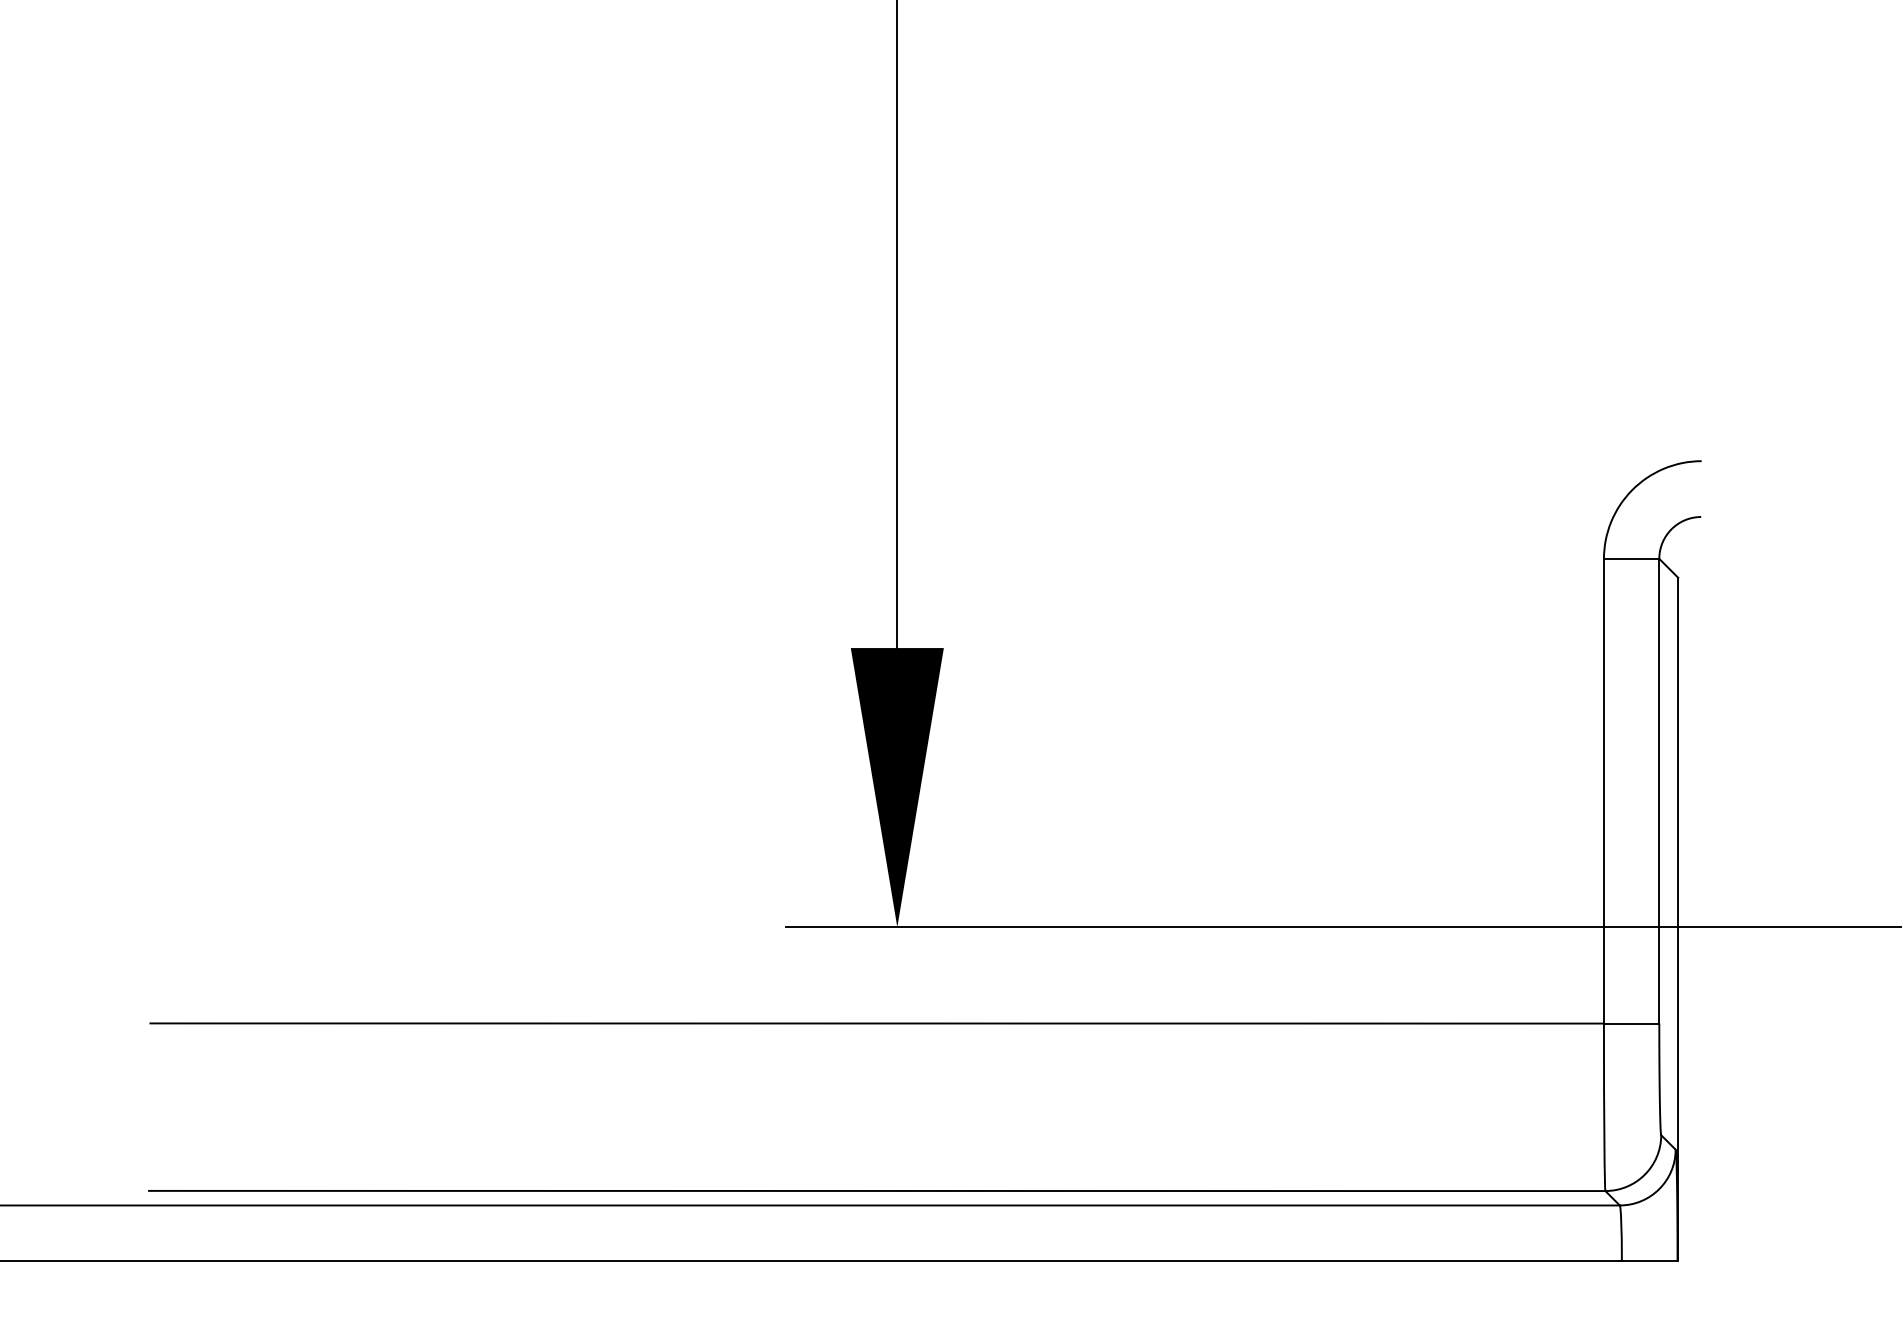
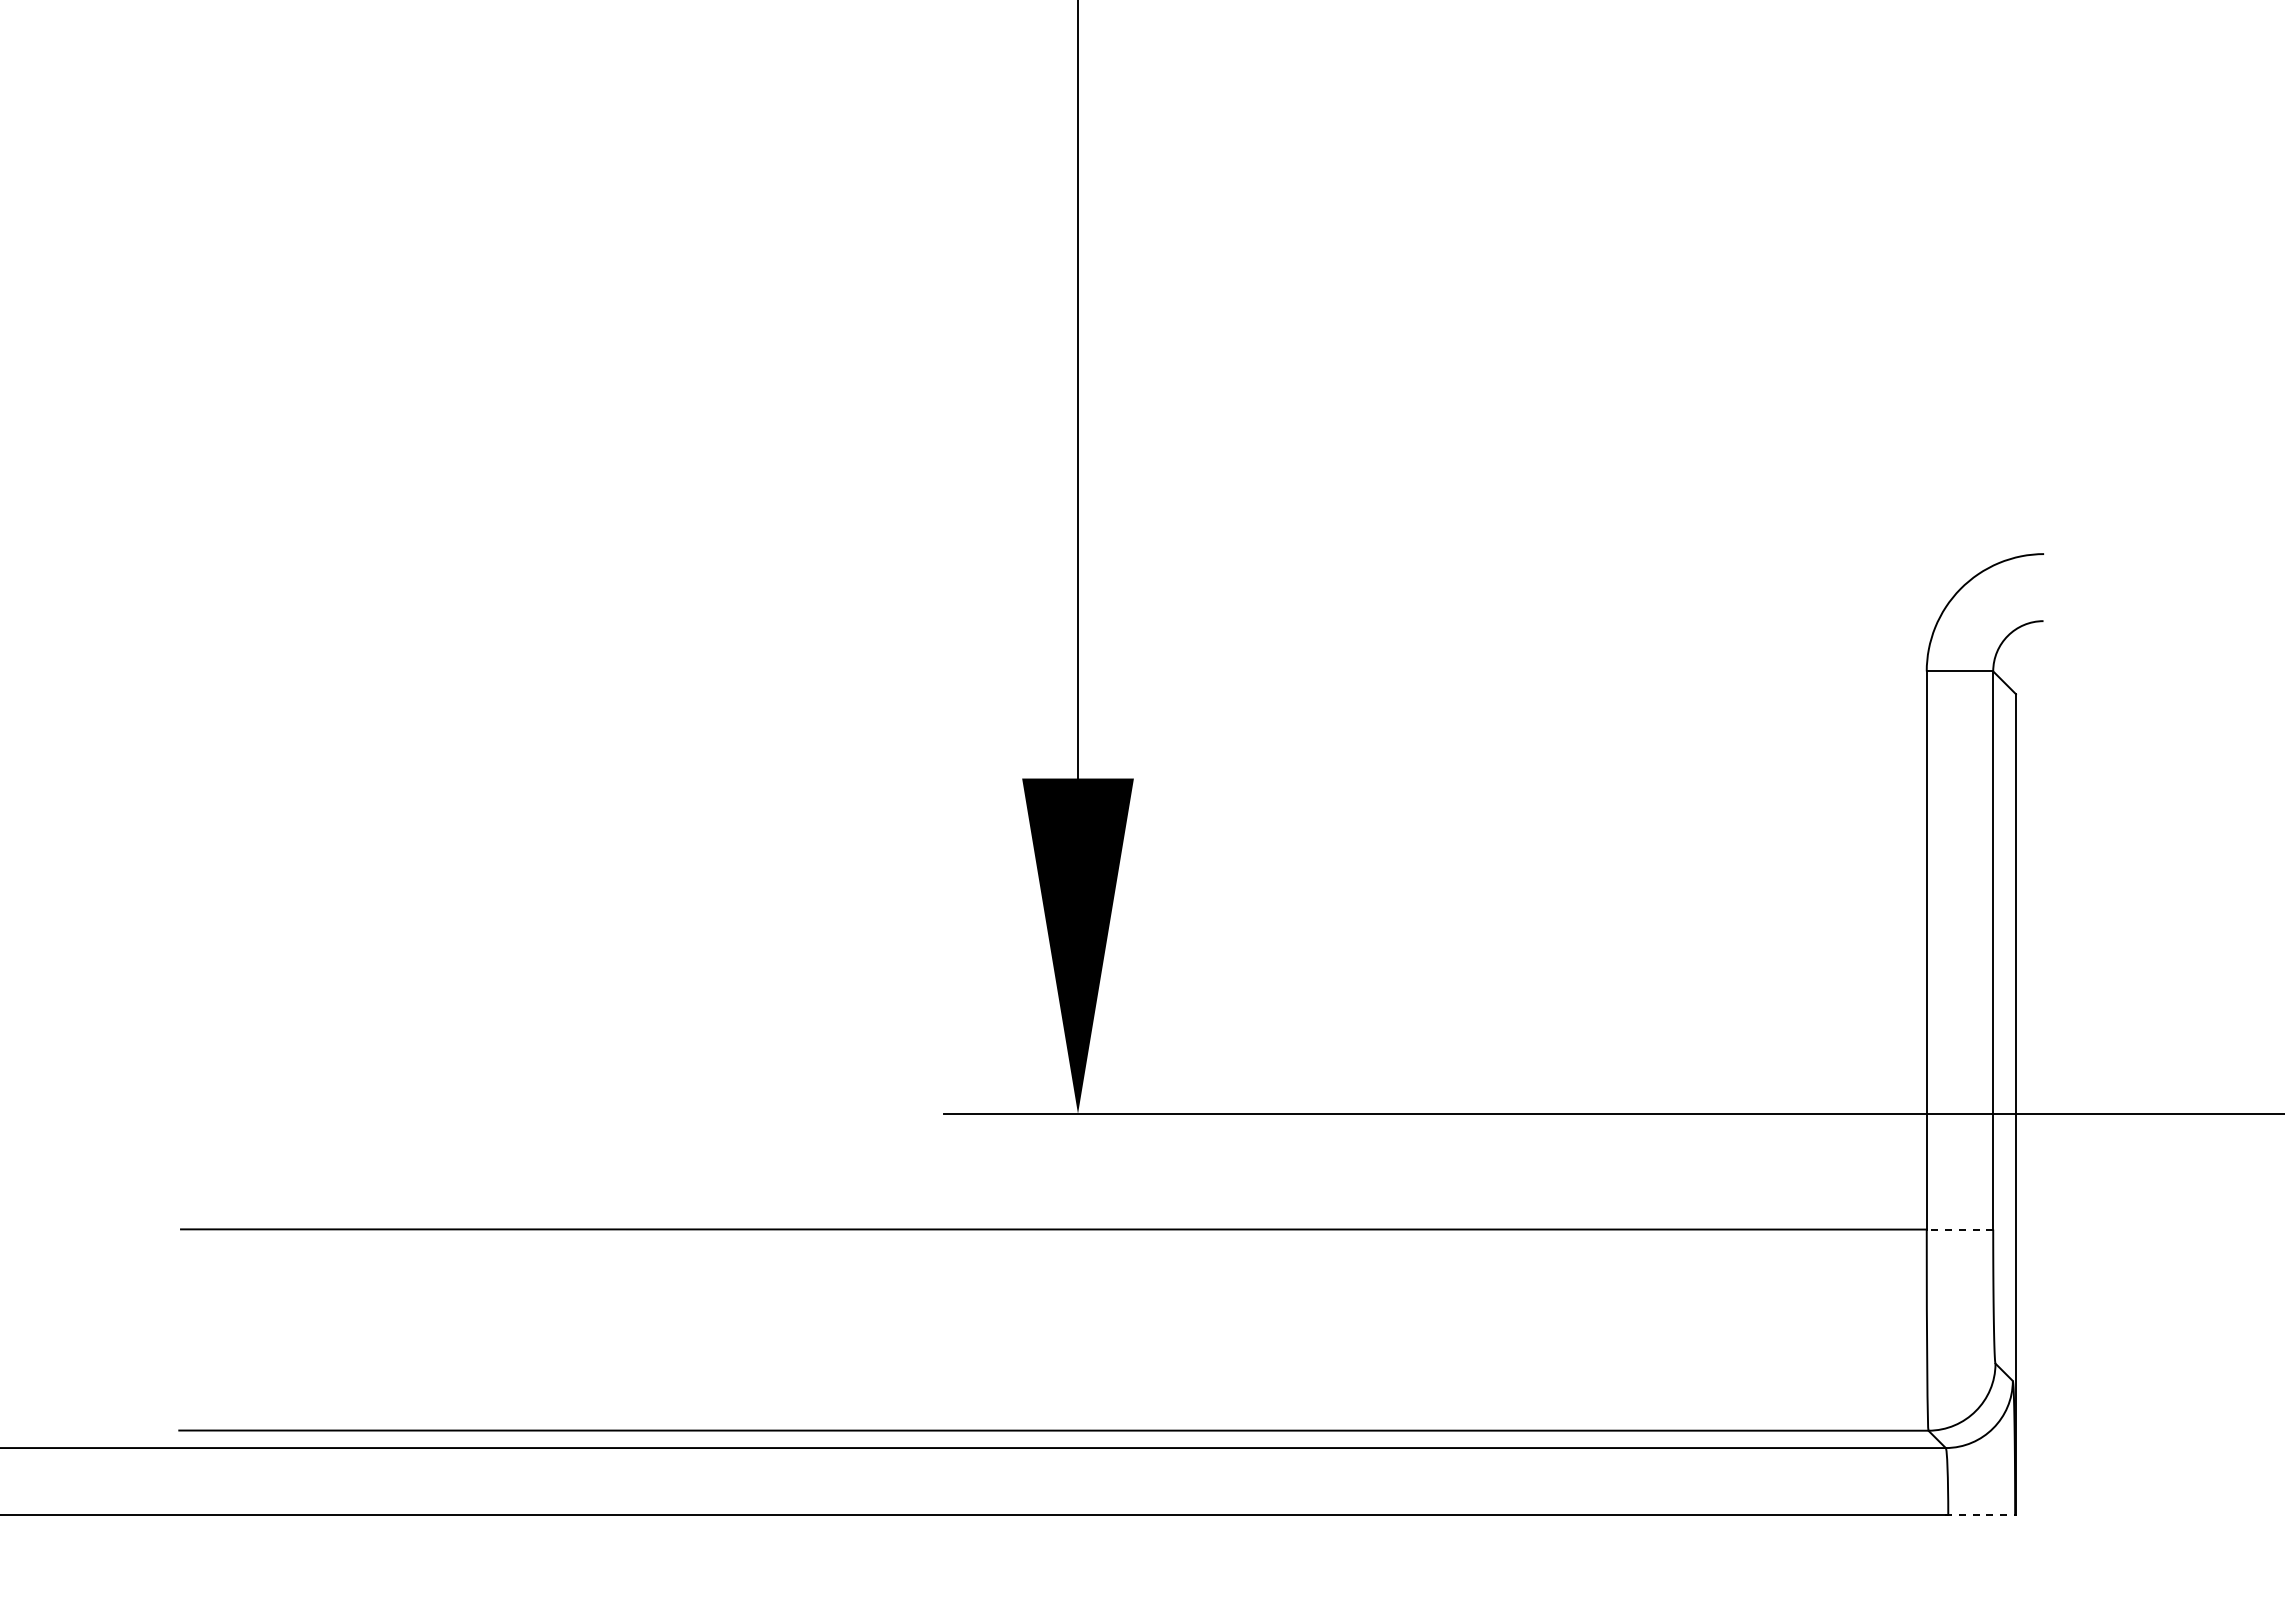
line: (1631, 1023) -> (1959, 1229), solid -> dashed
line: (1648, 1261) -> (1980, 1515), solid -> dashed

